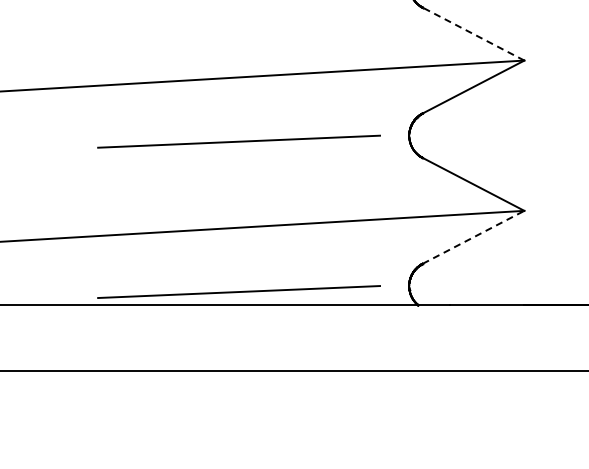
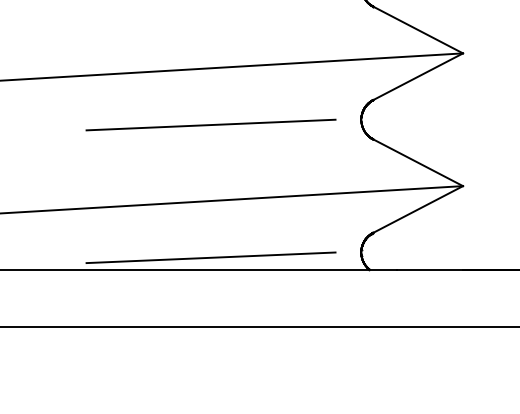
line: (473, 33) -> (418, 29), dashed -> solid
line: (473, 237) -> (418, 209), dashed -> solid

